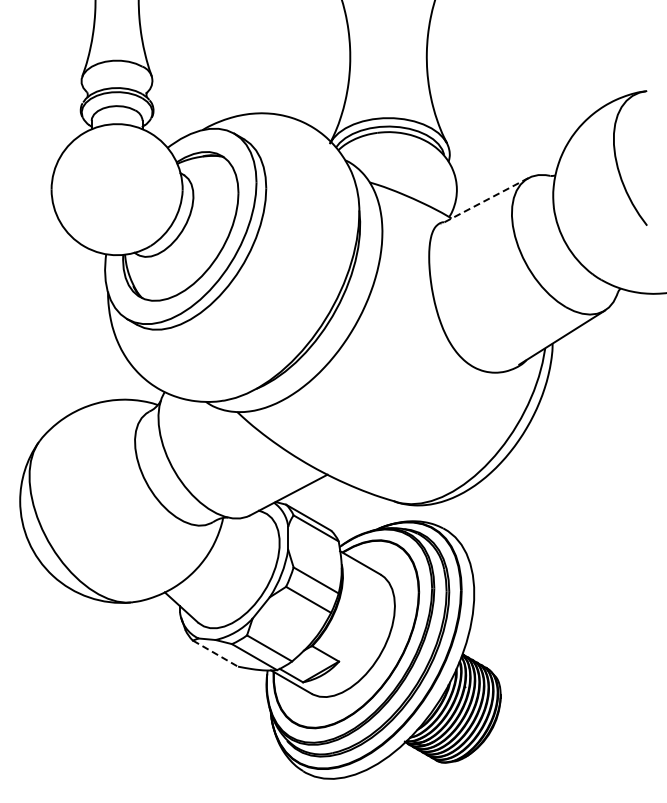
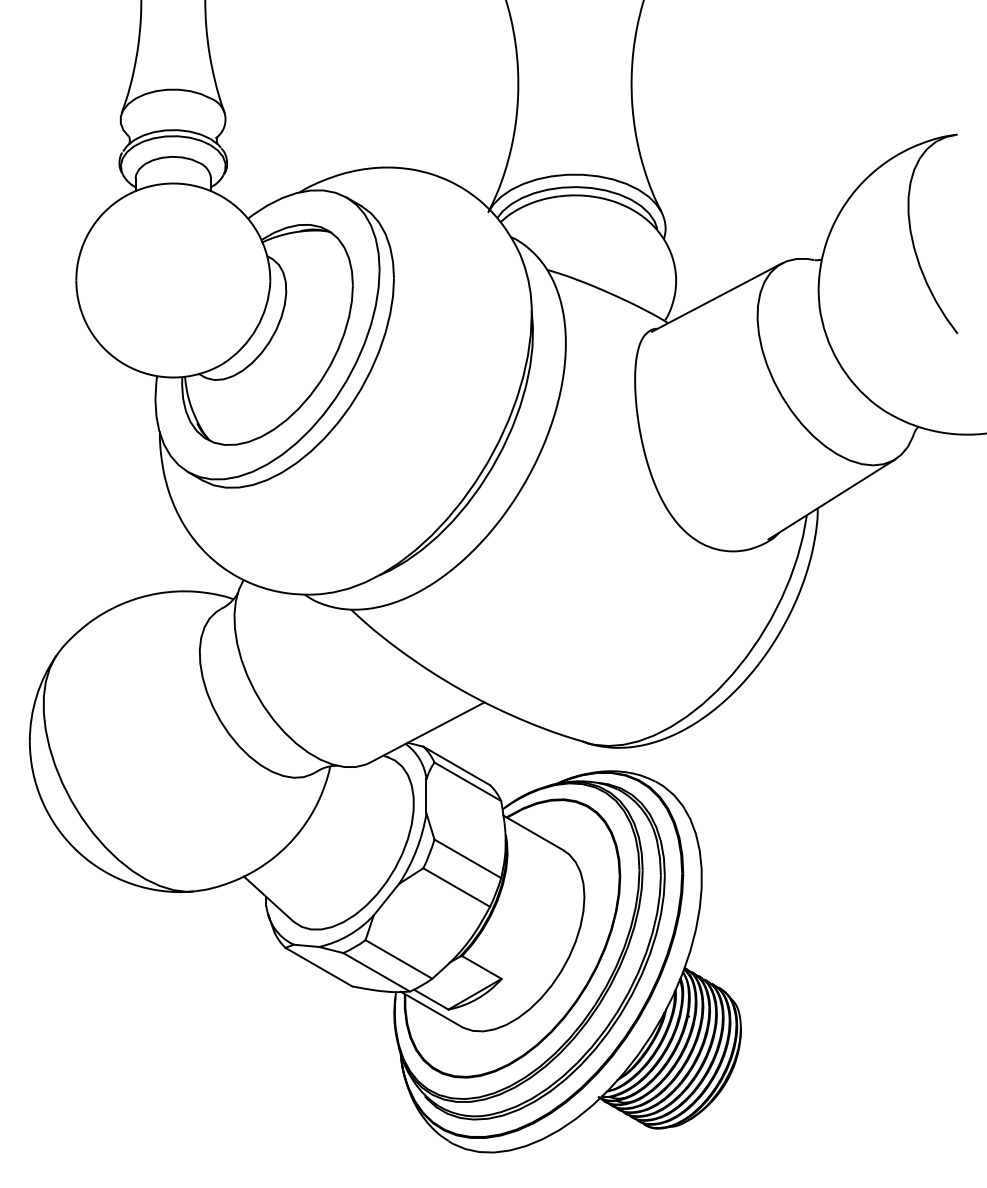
line: (484, 201) -> (716, 298), dashed -> solid
line: (215, 653) -> (318, 966), dashed -> solid

